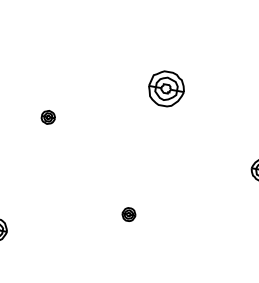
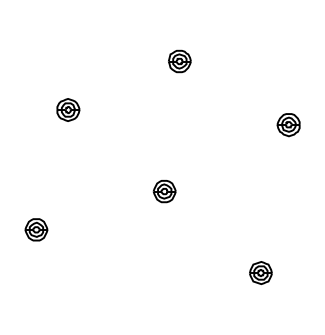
part: (166, 88) -> (179, 61), size x0.62
part: (48, 116) -> (68, 109), size x1.67
part: (128, 214) -> (164, 191), size x1.67

